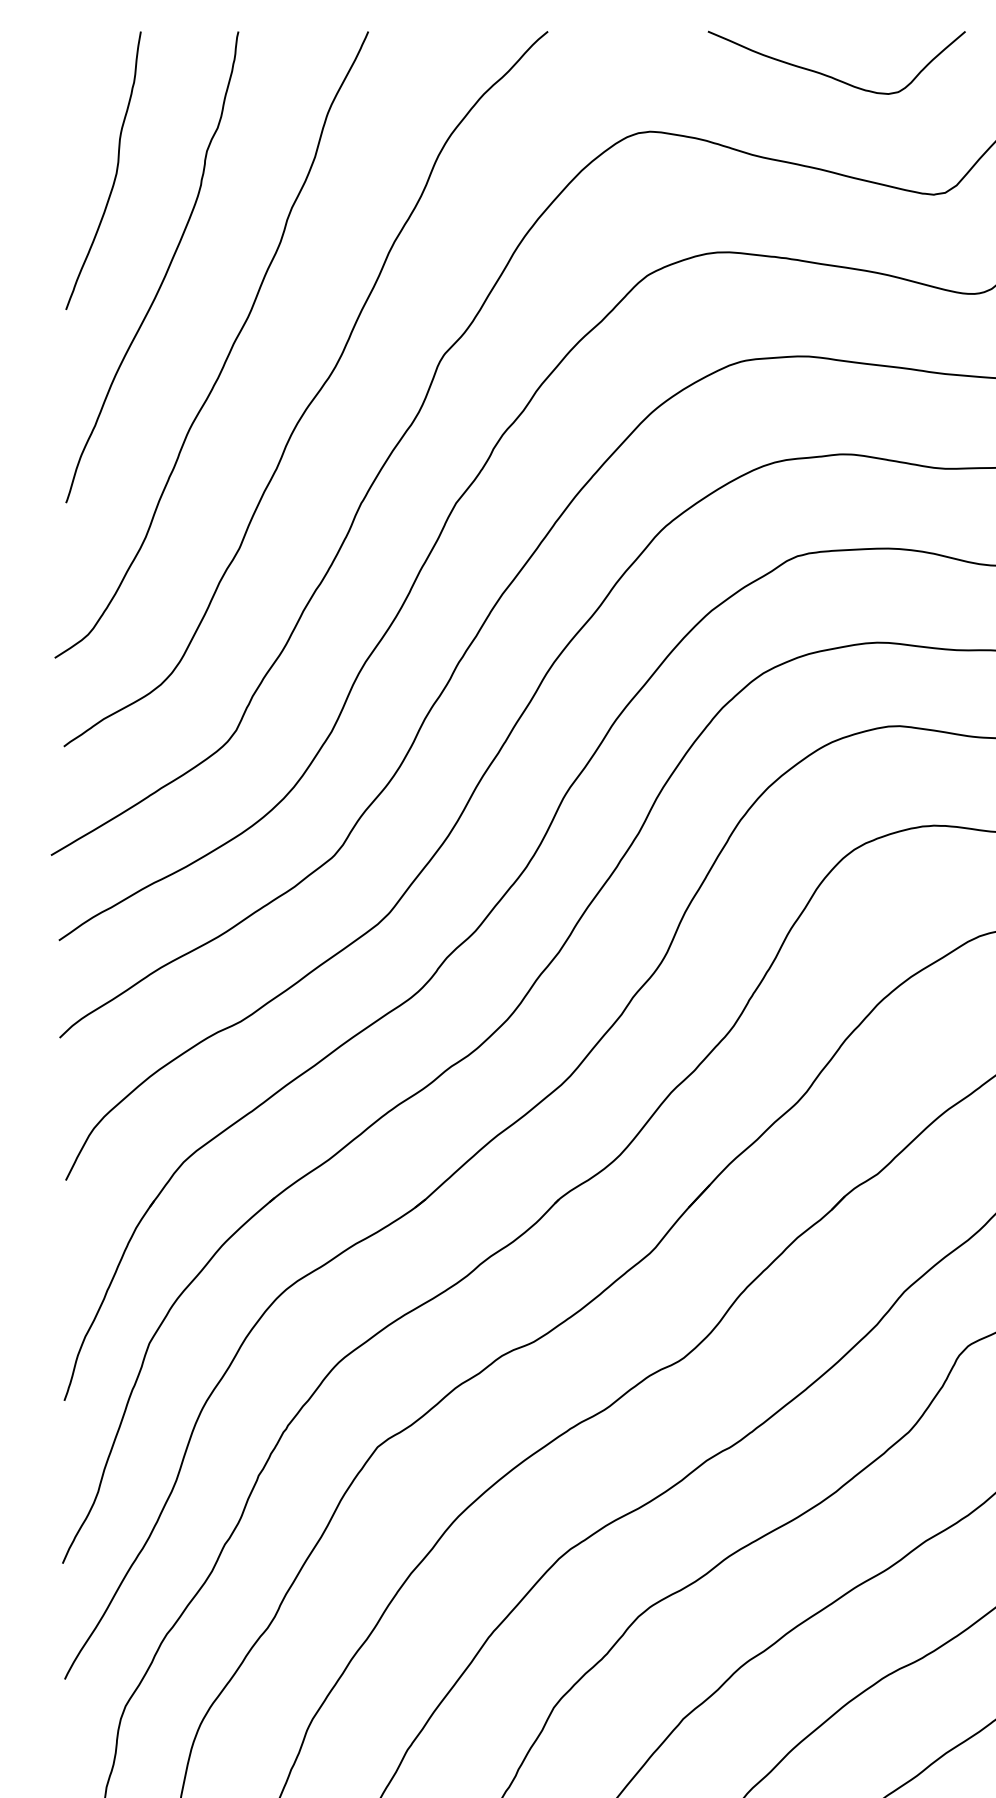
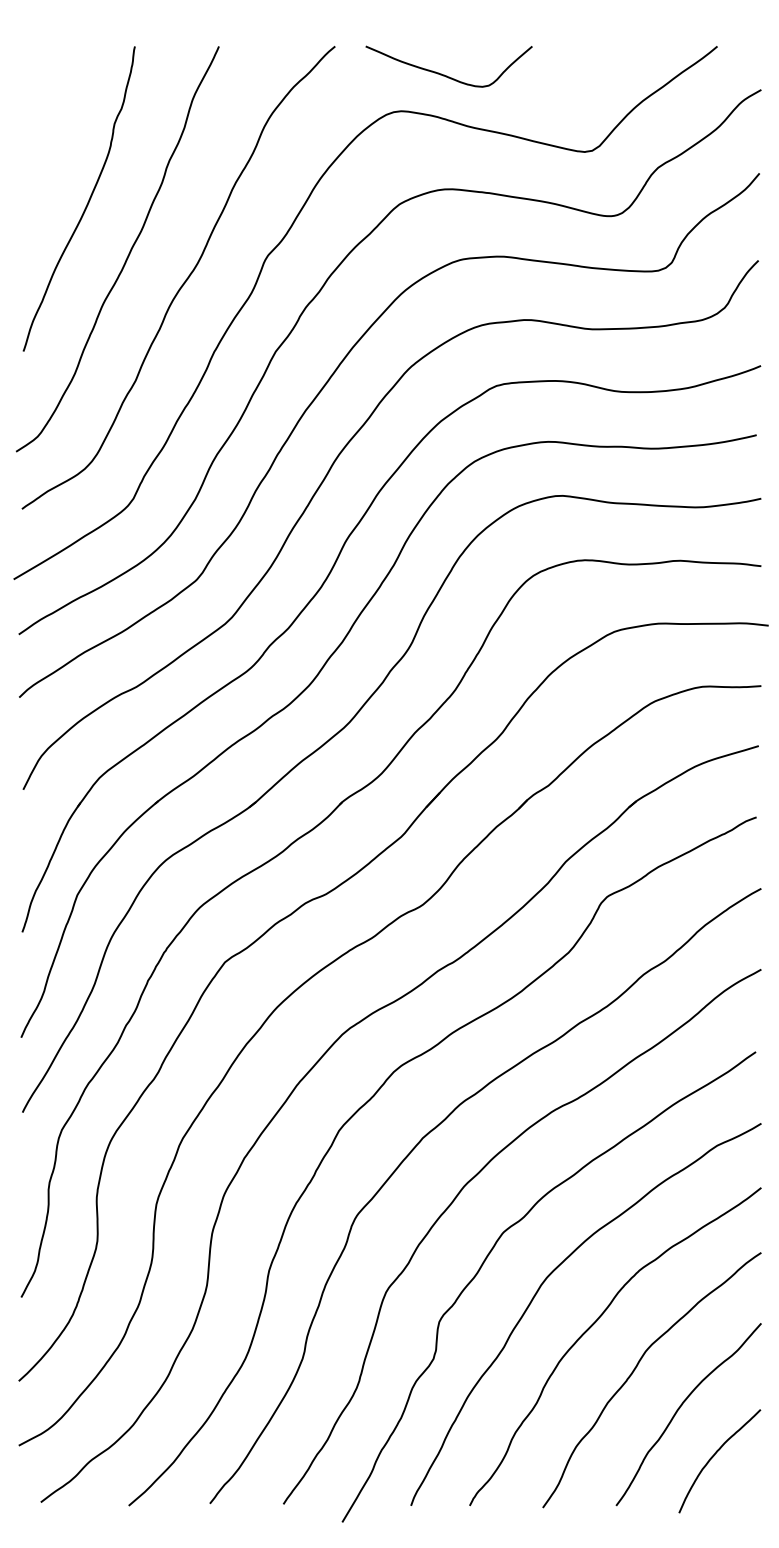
curve: (829, 74) -> (444, 74), moved
curve: (114, 175) -> (54, 139), removed

